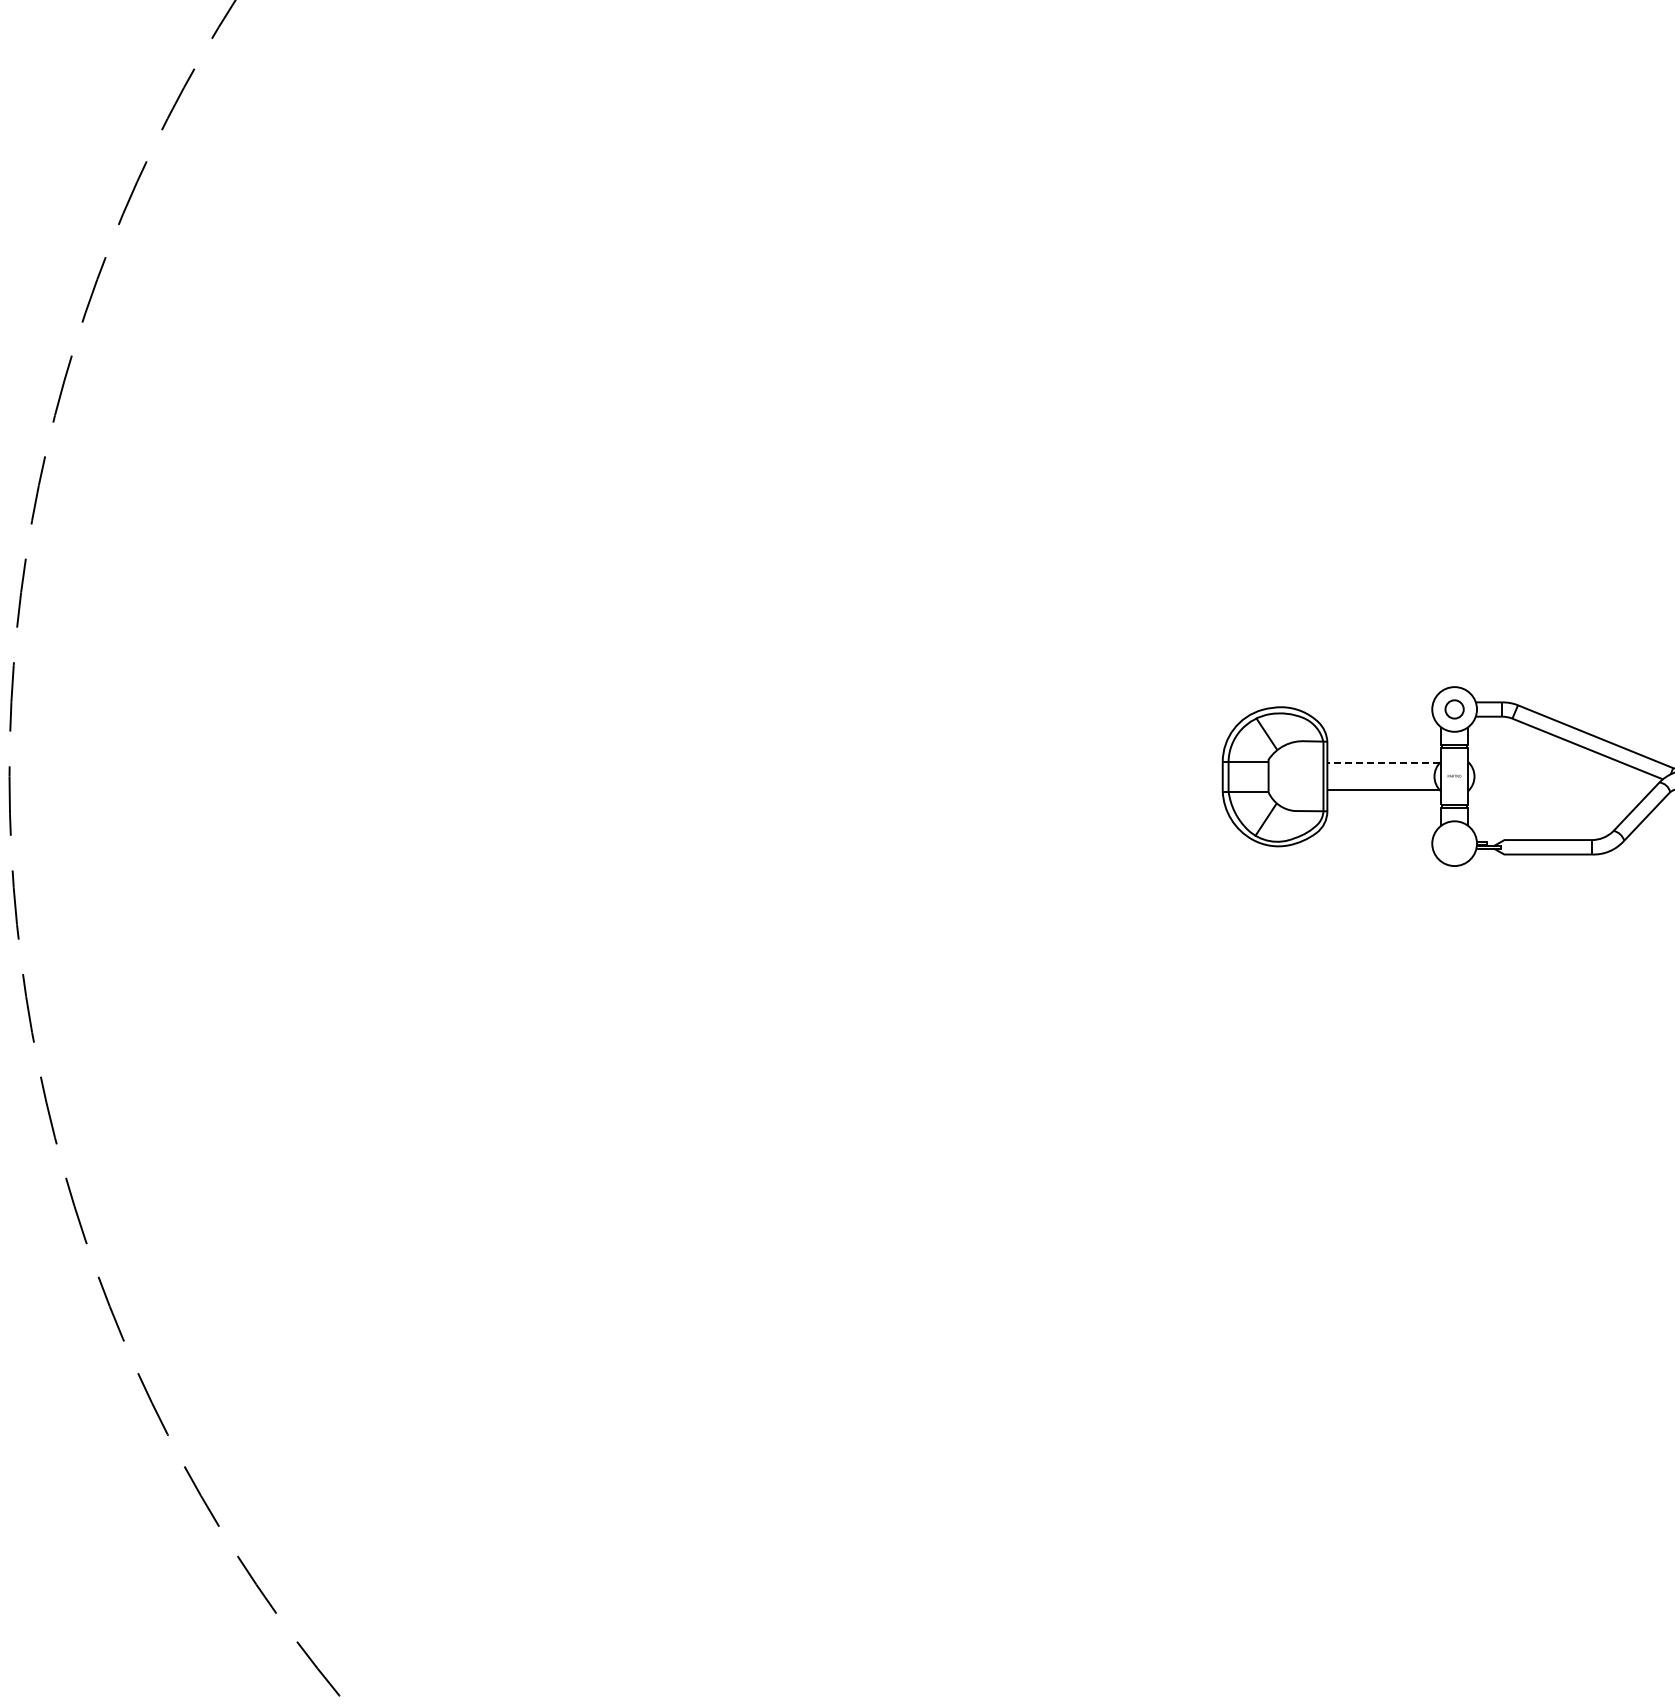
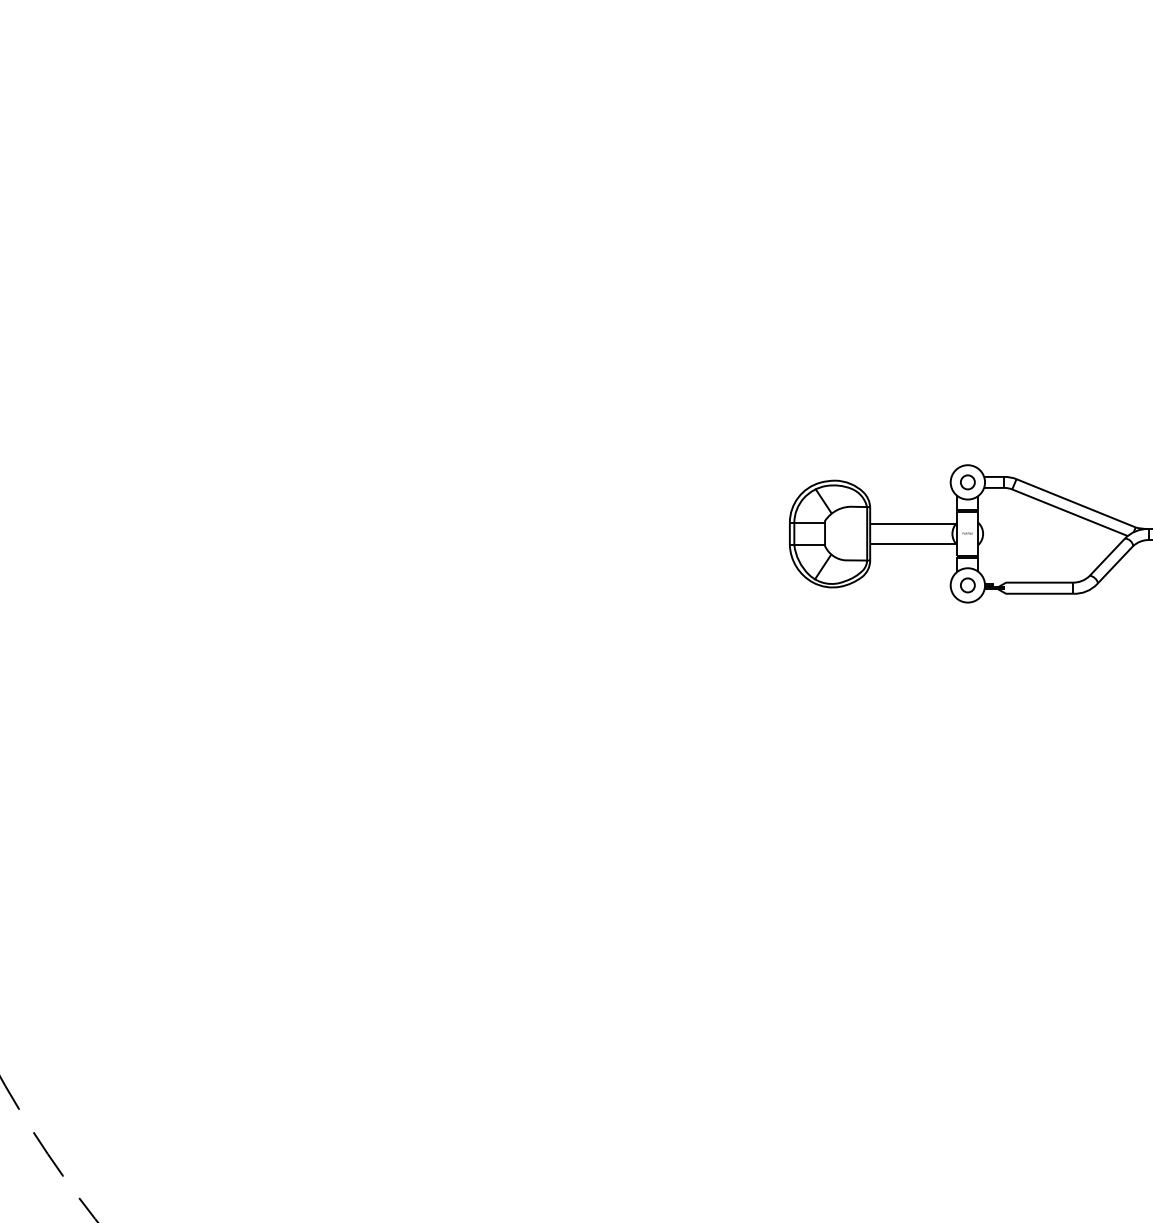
line: (1382, 763) -> (912, 523), dashed -> solid
circle: (1454, 843) -> (967, 585), added

